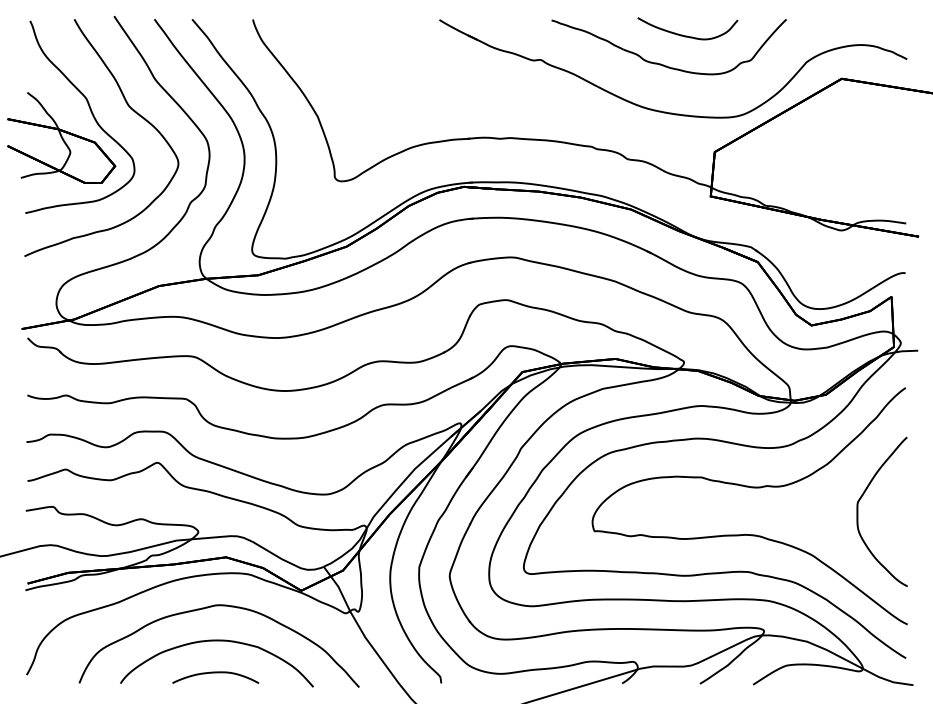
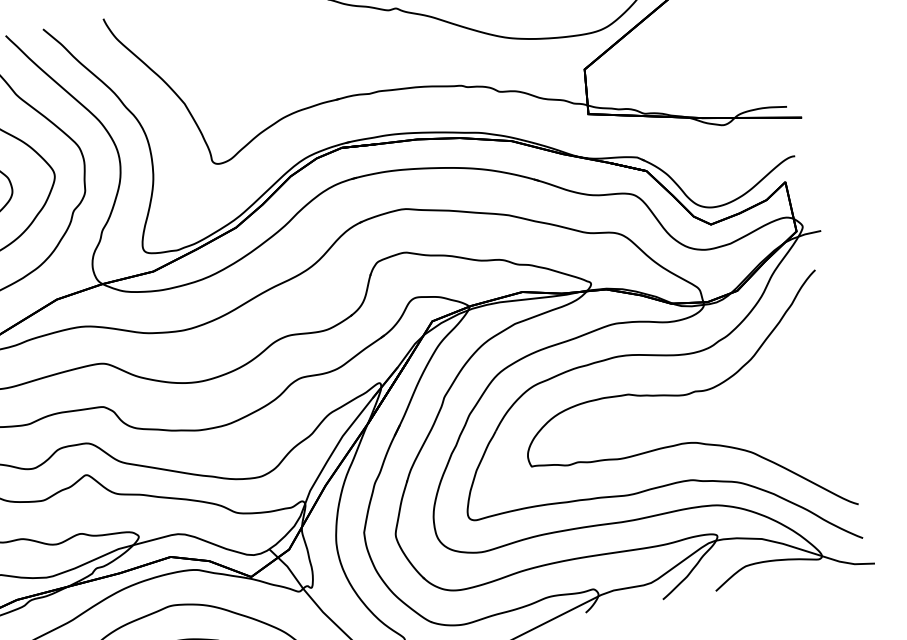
curve: (858, 511) -> (790, 400), removed

